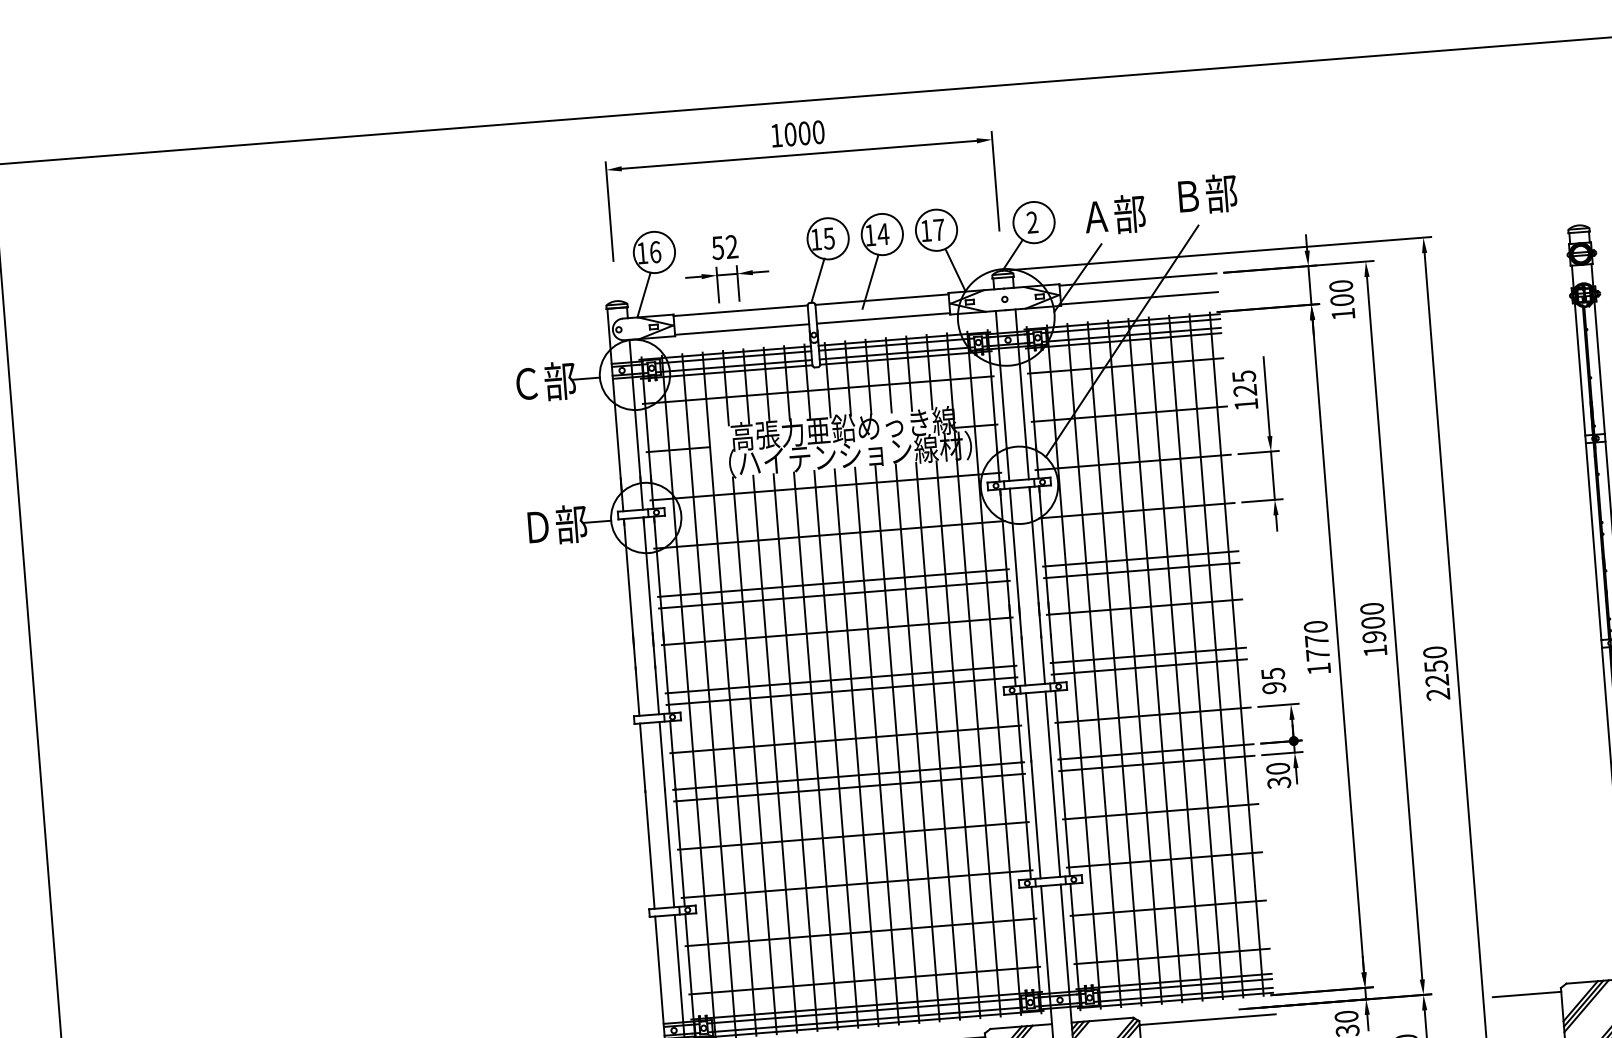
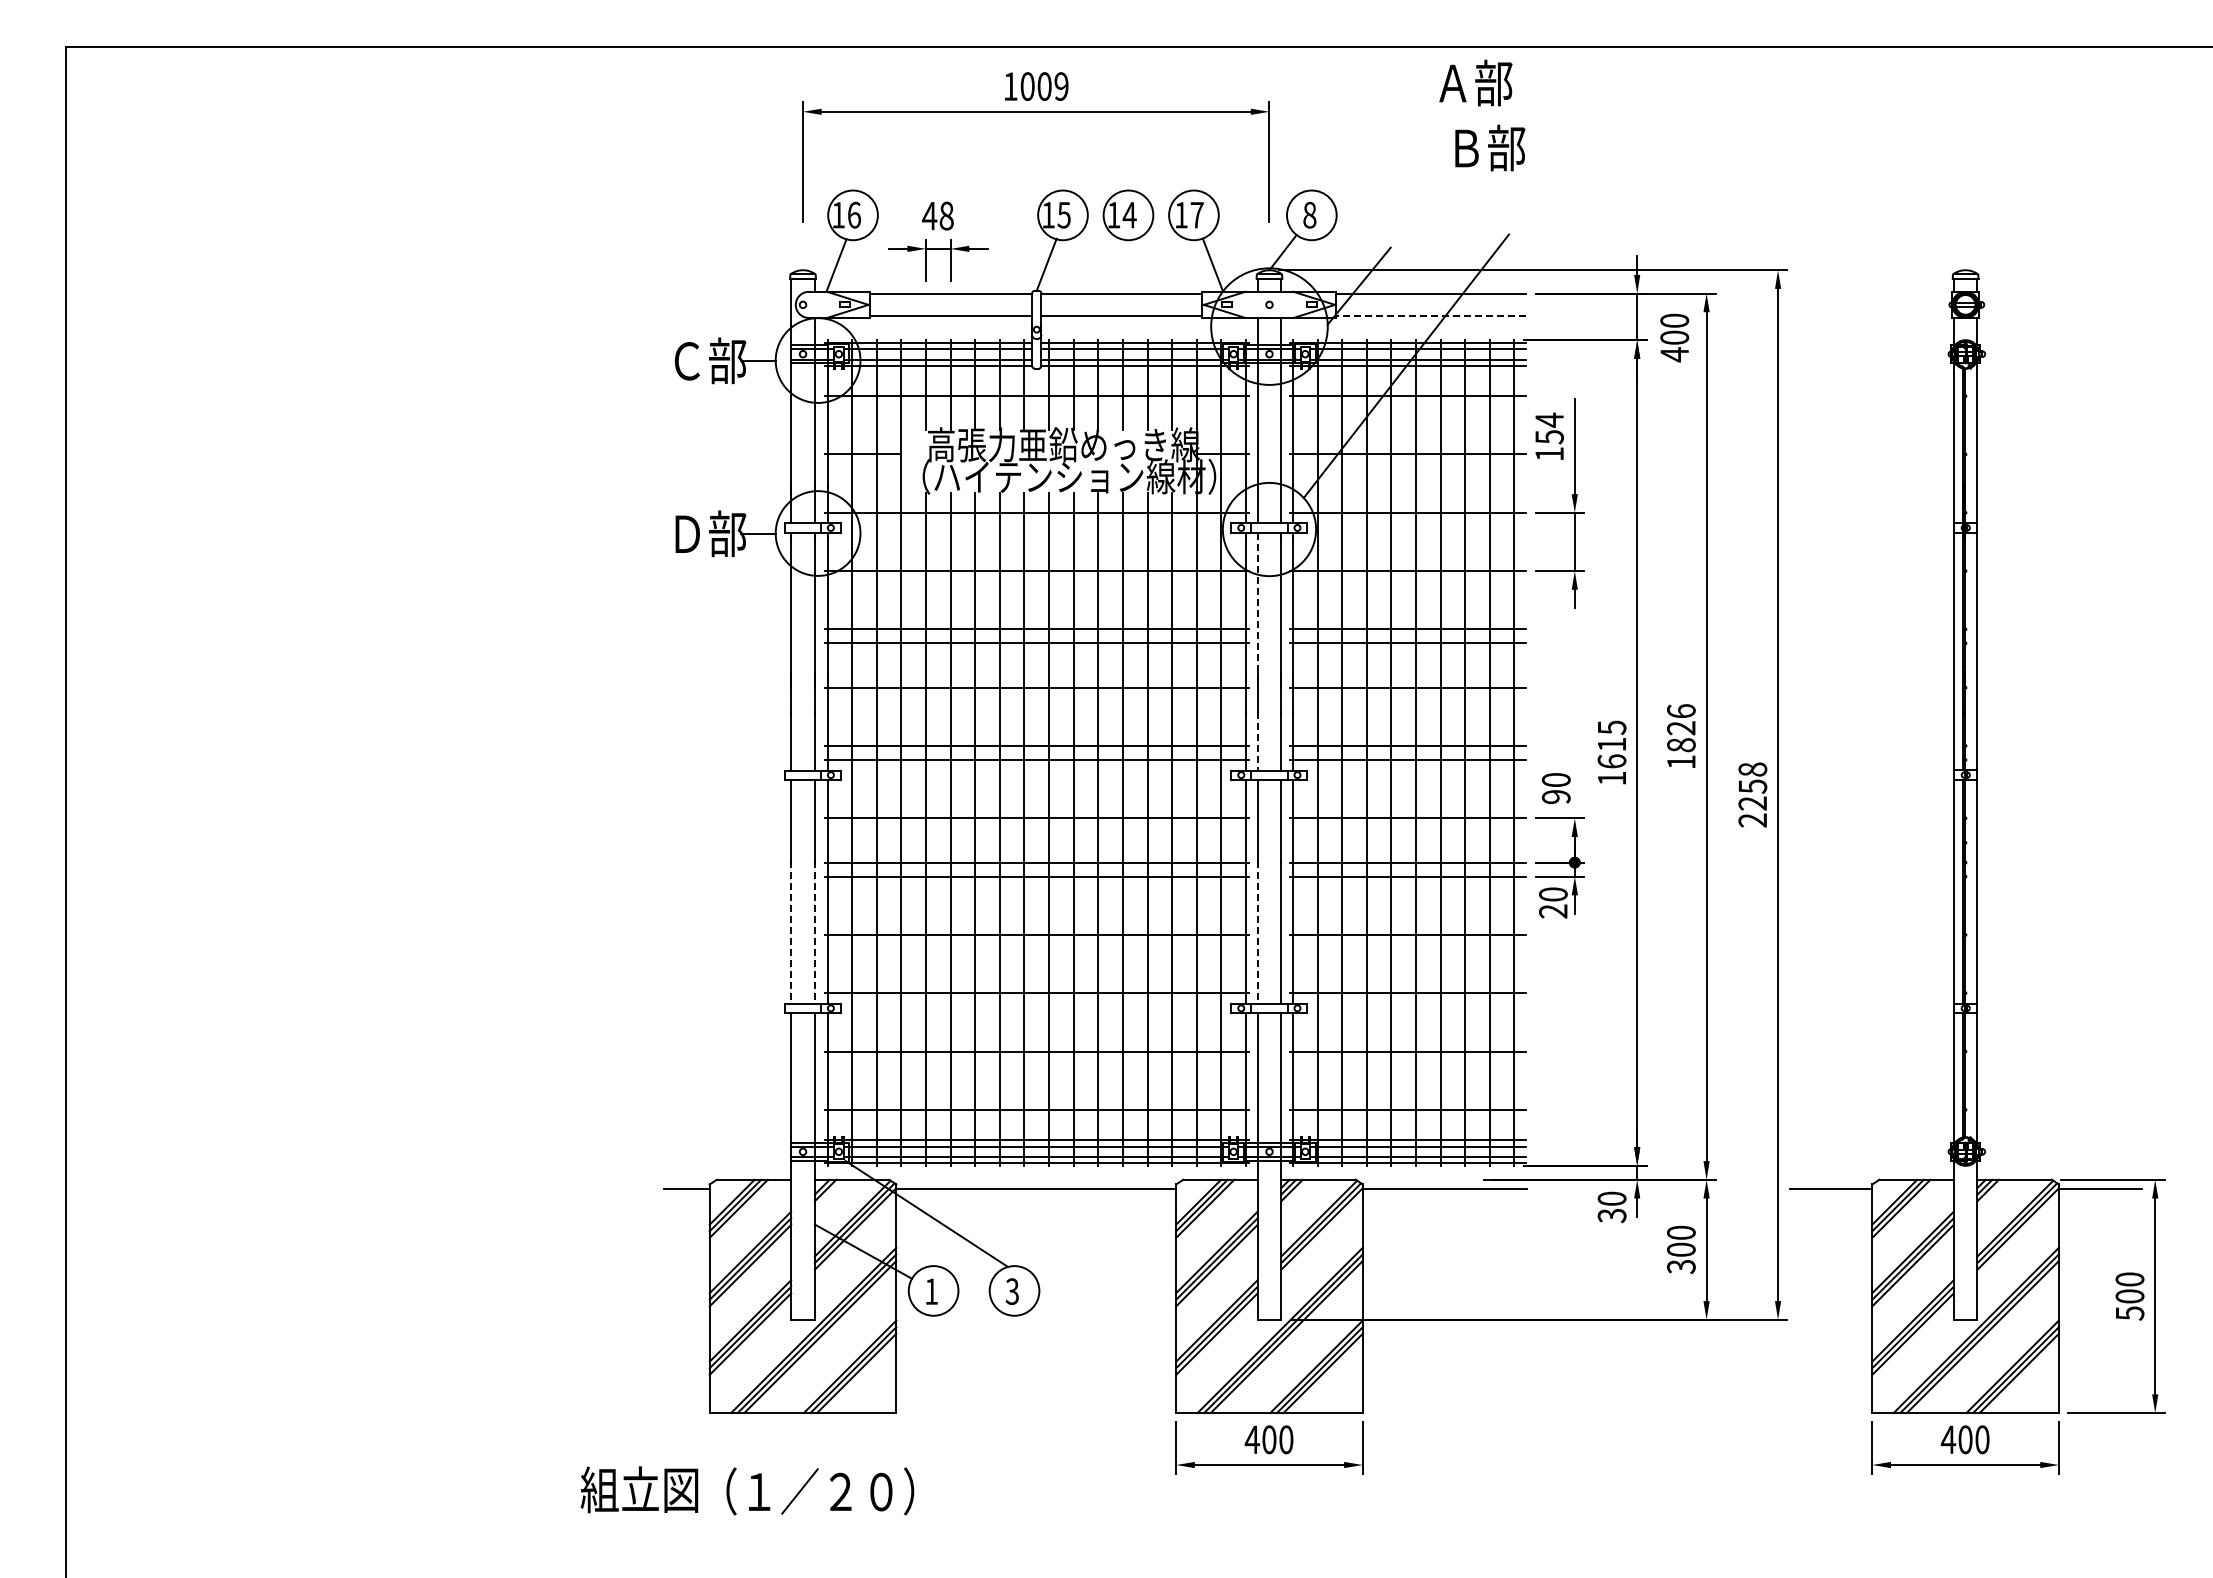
text: (818, 132) -> (1061, 86), 1000 -> 1009
text: (1208, 194) -> (1490, 147), moved
text: (1114, 214) -> (1475, 82), moved
text: (1032, 222) -> (1309, 214), 2 -> 8
text: (724, 247) -> (937, 215), 52 -> 48
line: (870, 281) -> (1109, 270), removed
line: (1139, 298) -> (1431, 316), solid -> dashed
text: (1343, 314) -> (1674, 354), 100 -> 400
text: (1244, 383) -> (1549, 428), 125 -> 154
line: (1014, 553) -> (1257, 610), solid -> dashed
text: (1373, 623) -> (1681, 728), 1900 -> 1826
text: (1316, 640) -> (1611, 744), 1770 -> 1615
text: (1434, 652) -> (1752, 769), 2250 -> 2258
line: (1023, 661) -> (1257, 741), solid -> dashed
text: (1272, 674) -> (1555, 780), 95 -> 90
text: (1279, 782) -> (1553, 911), 30 -> 20
line: (1035, 820) -> (1257, 933), solid -> dashed
line: (669, 849) -> (814, 933), solid -> dashed
line: (650, 850) -> (791, 933), solid -> dashed

